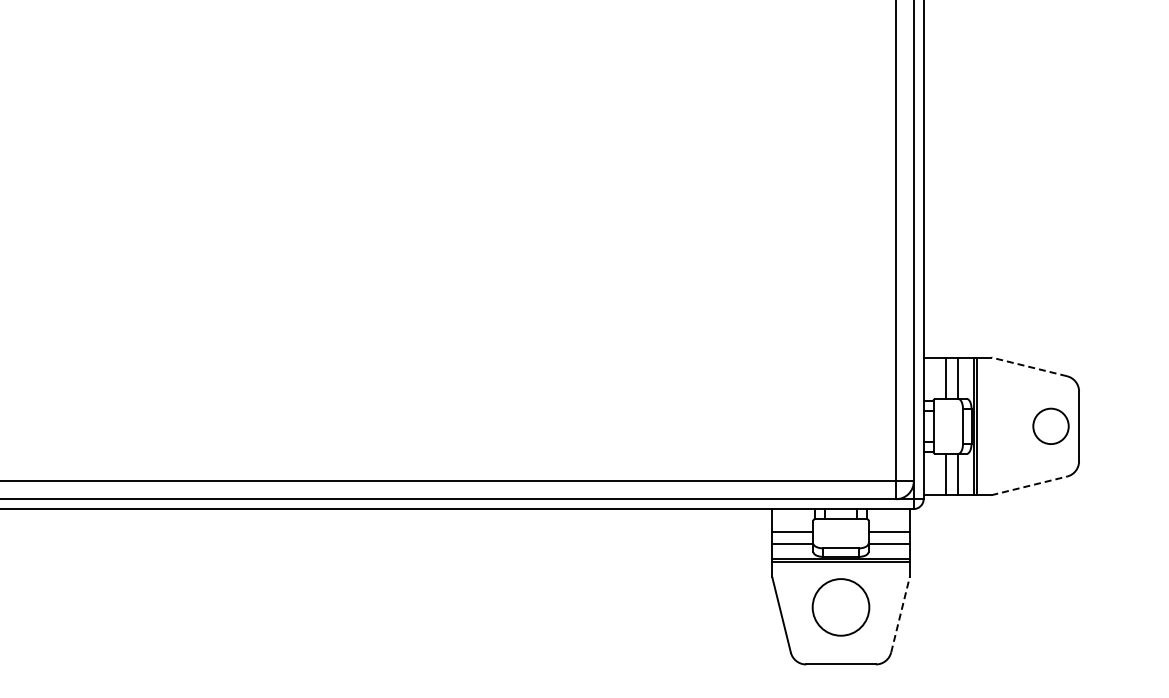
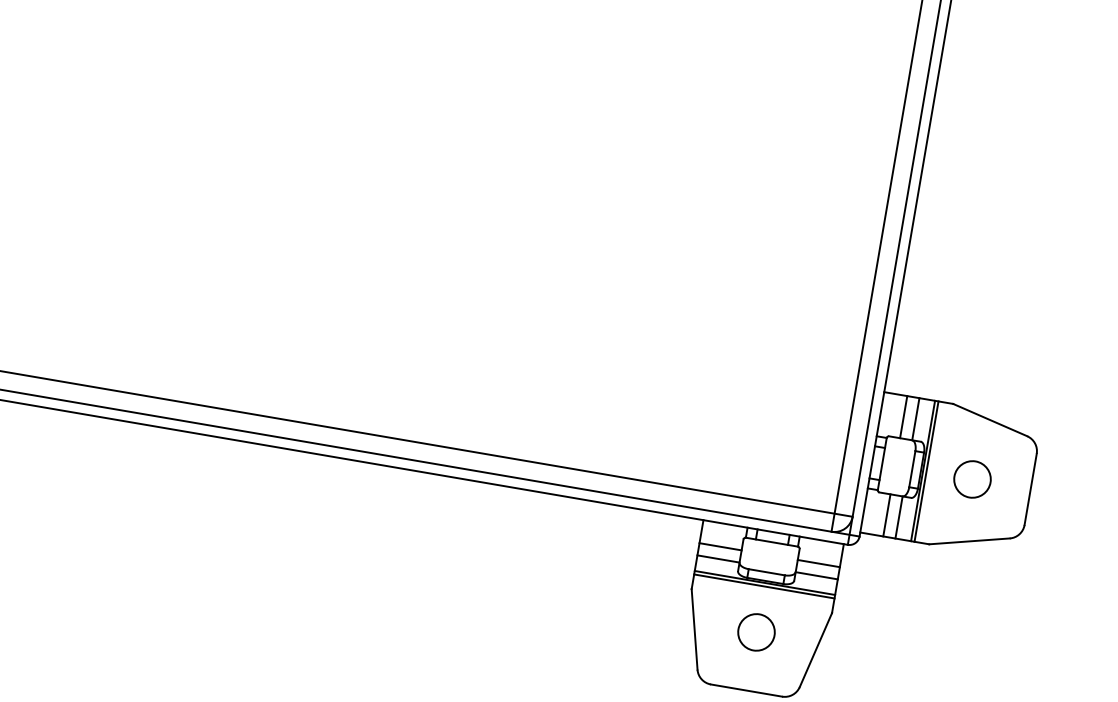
line: (1028, 366) -> (989, 419), dashed -> solid
circle: (1050, 425) -> (972, 478), moved
line: (1029, 485) -> (969, 541), dashed -> solid
circle: (840, 607) -> (755, 632), size x0.62
line: (900, 614) -> (815, 650), dashed -> solid

